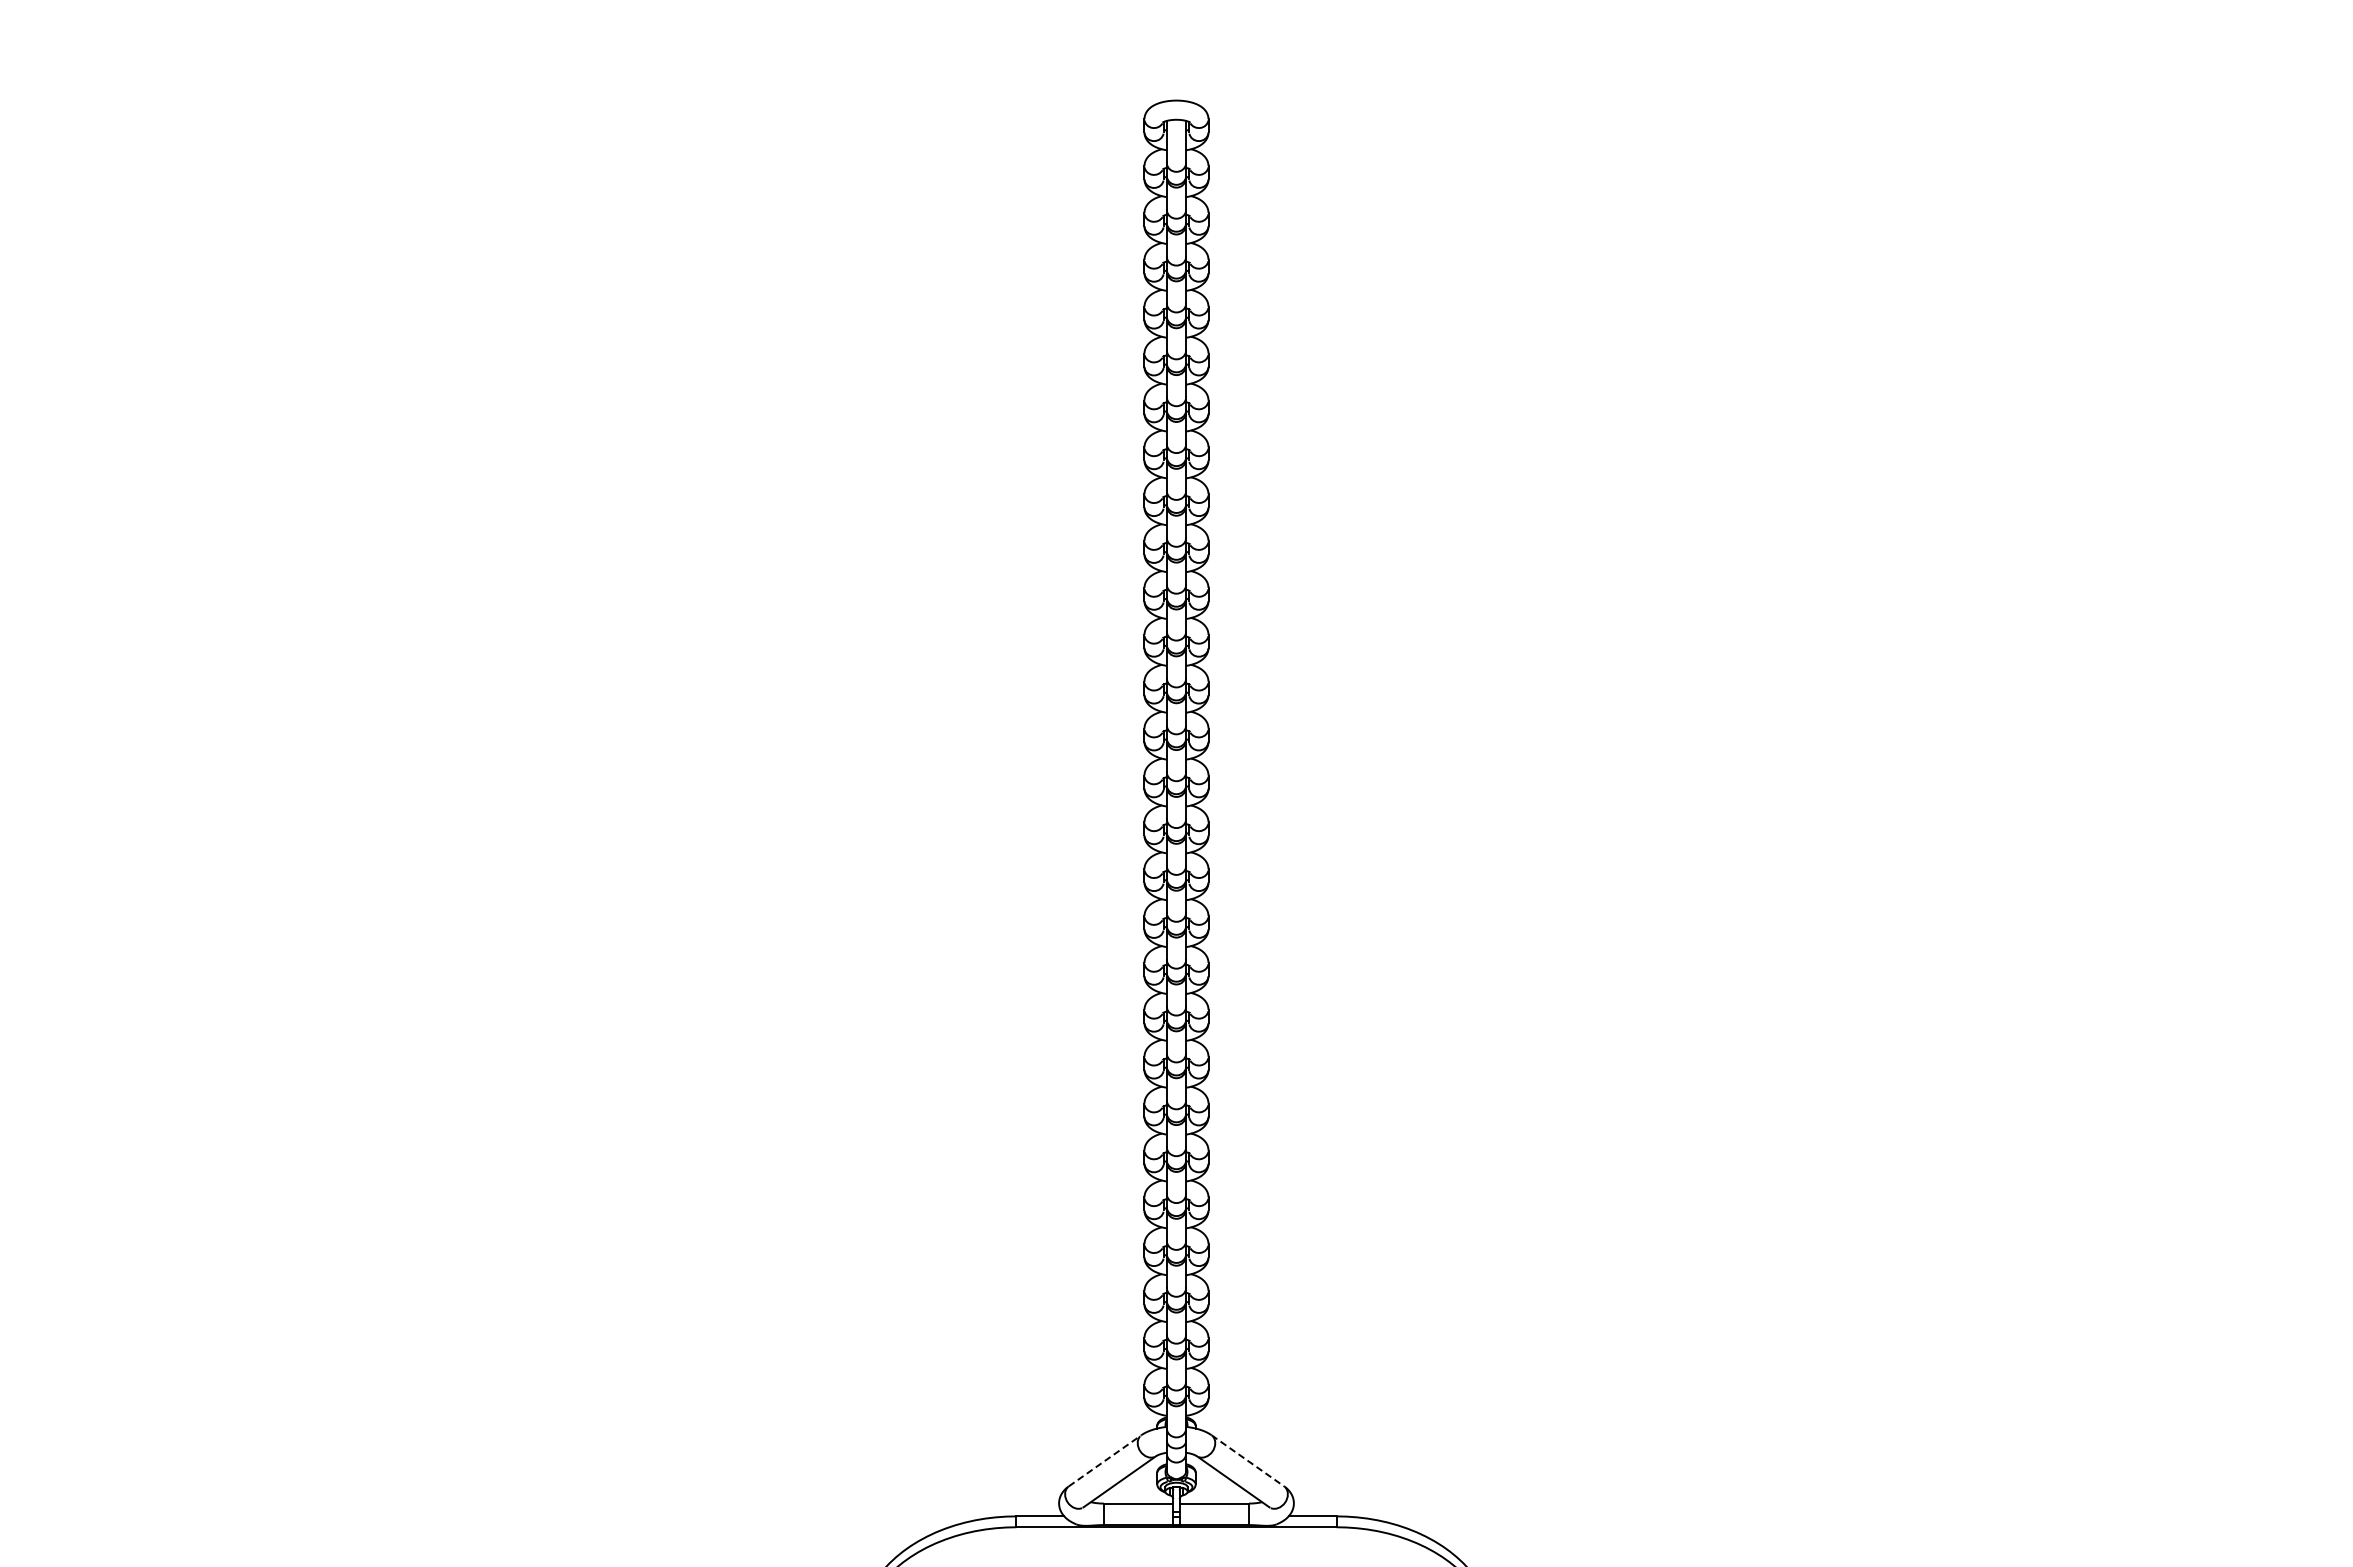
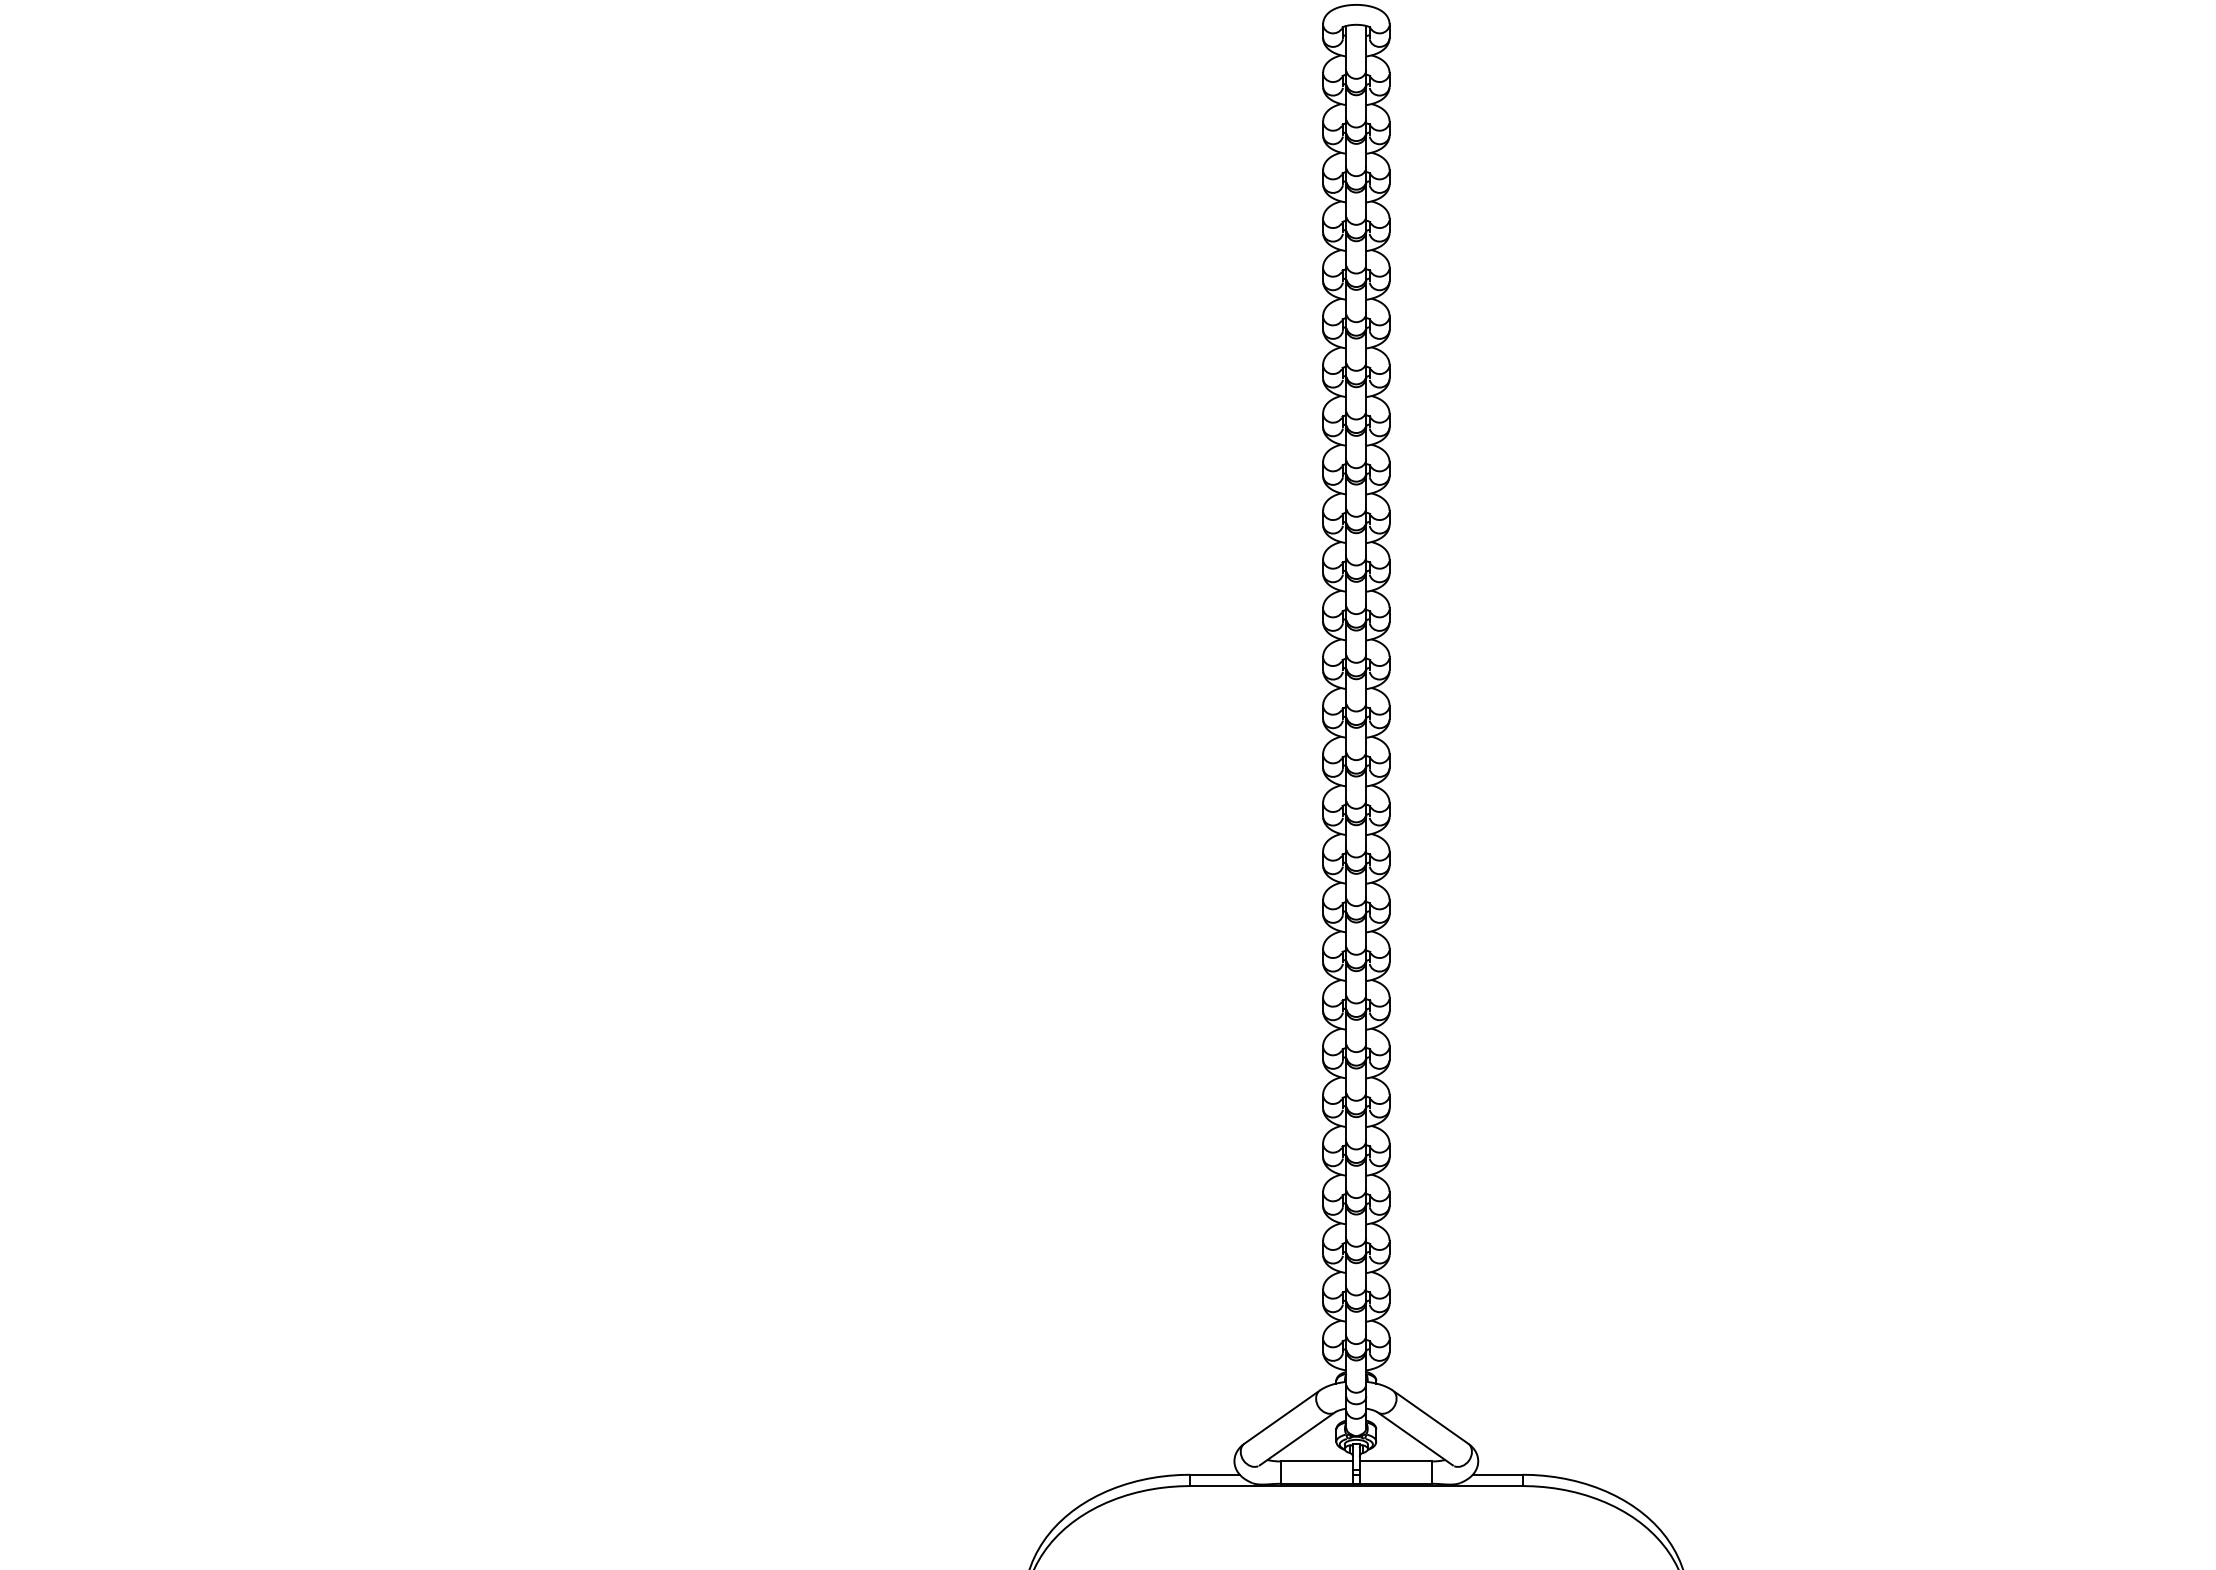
line: (1105, 1460) -> (1282, 1416), dashed -> solid
line: (1248, 1461) -> (1431, 1417), dashed -> solid

